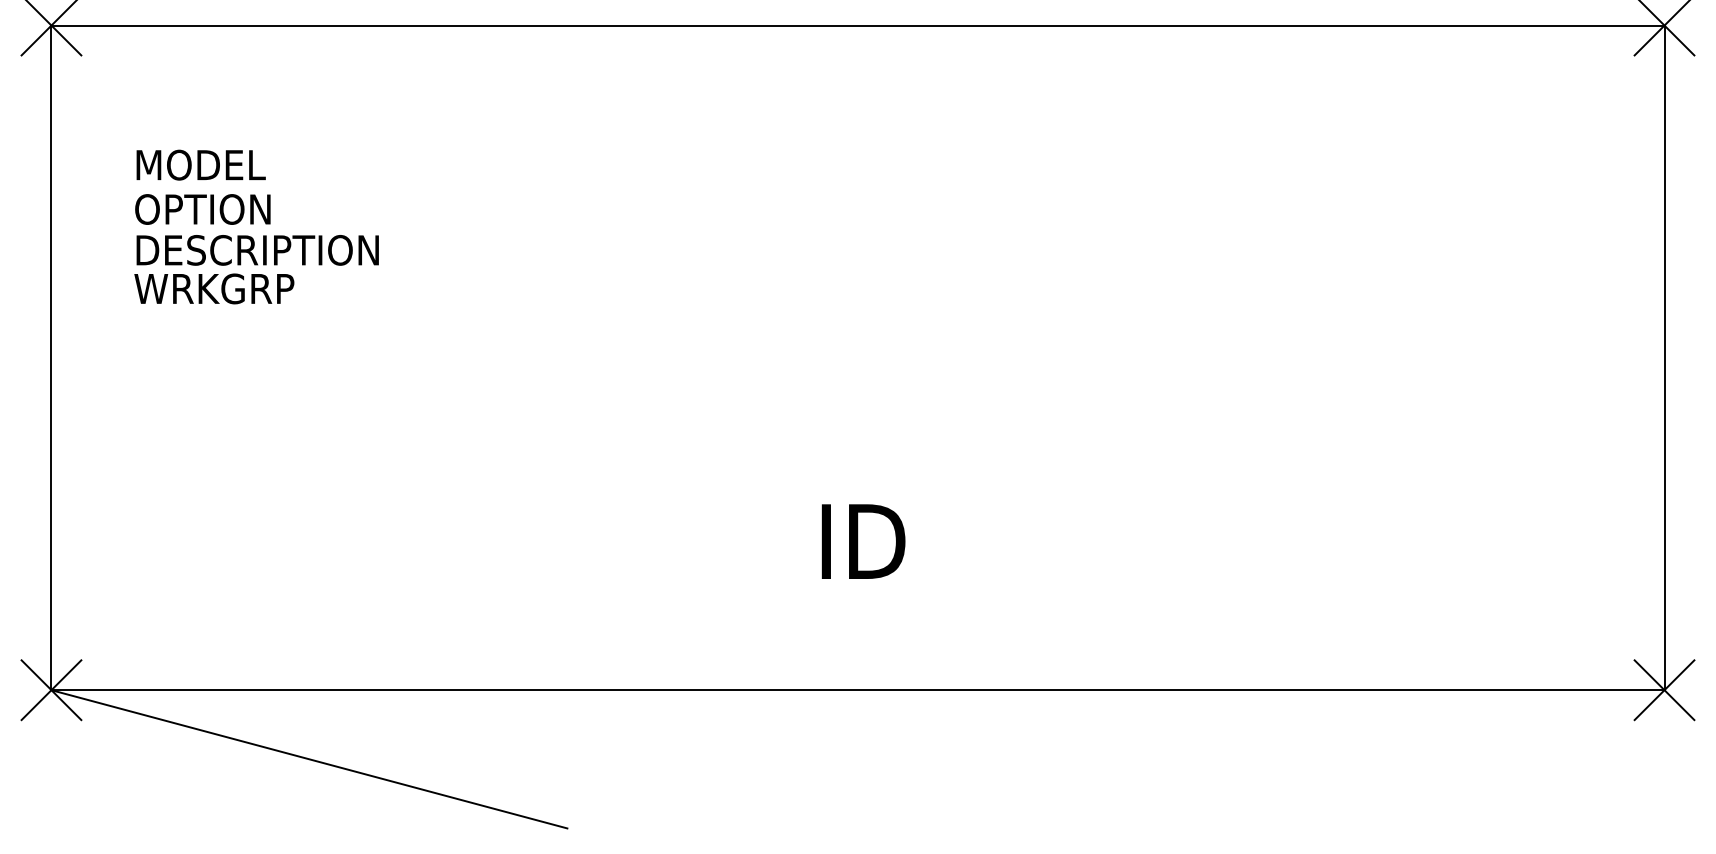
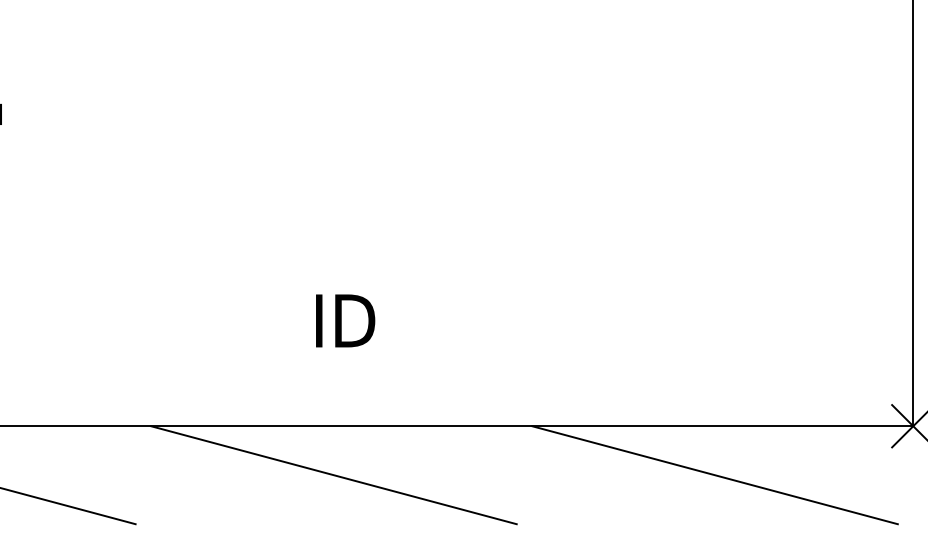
line: (847, 759) -> (334, 475), added
line: (1384, 759) -> (714, 475), added

